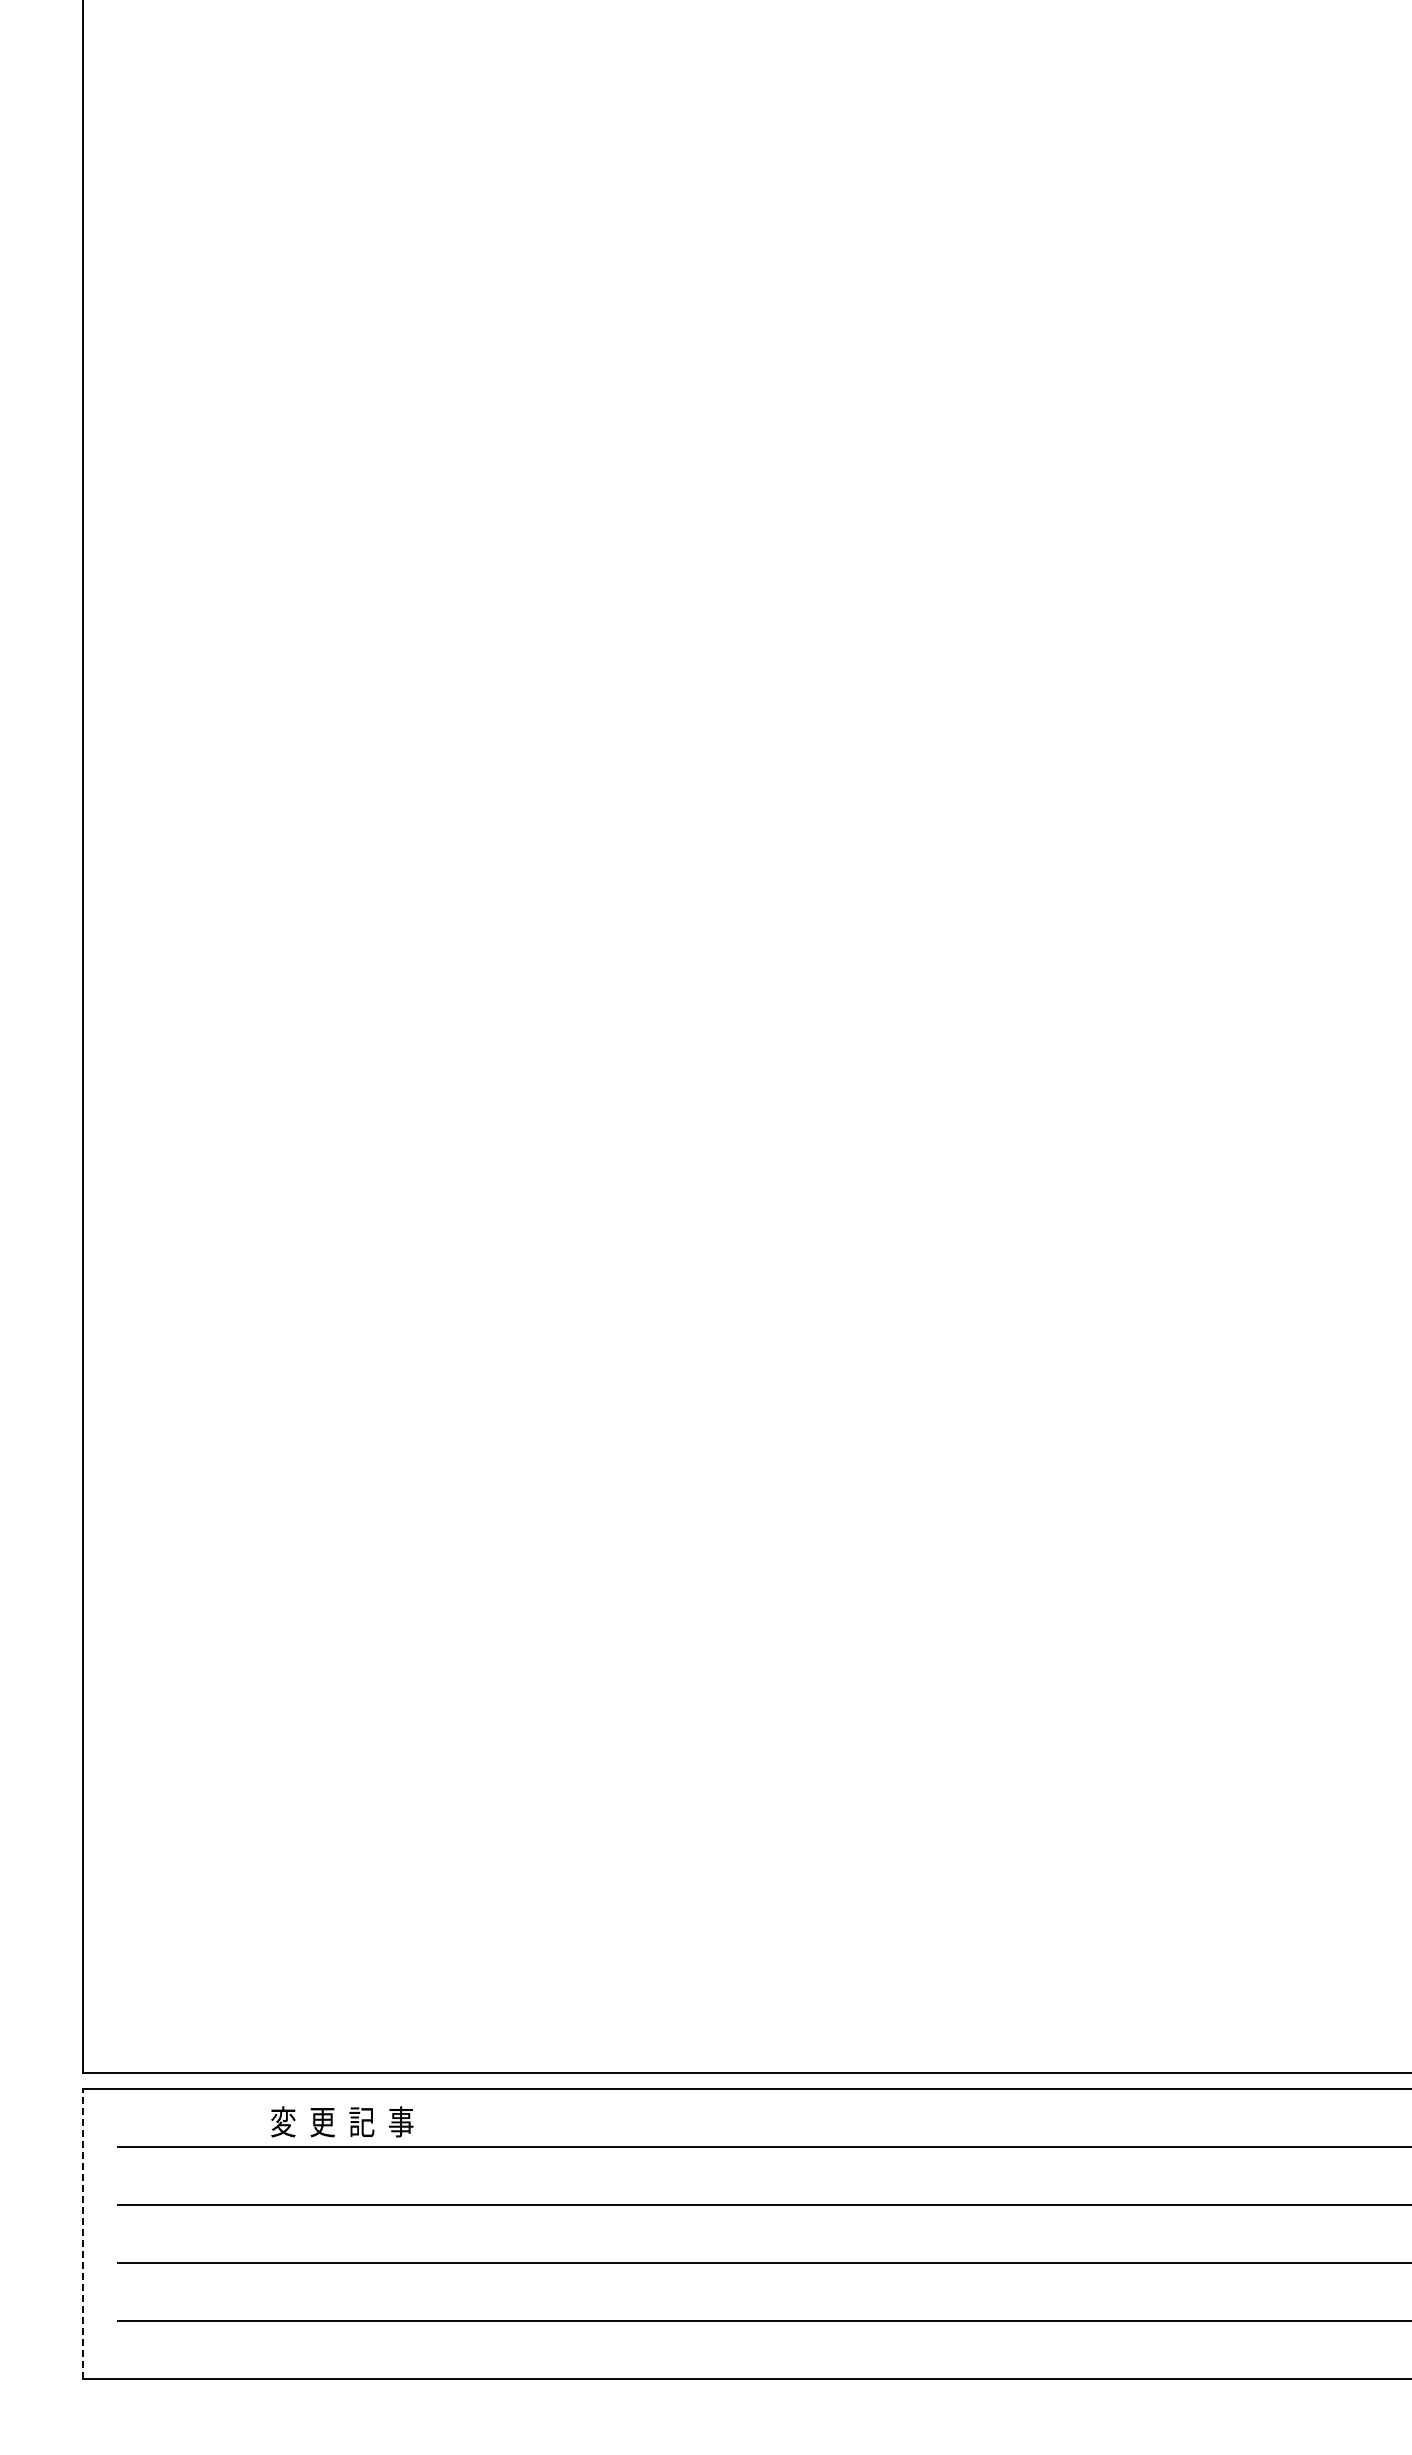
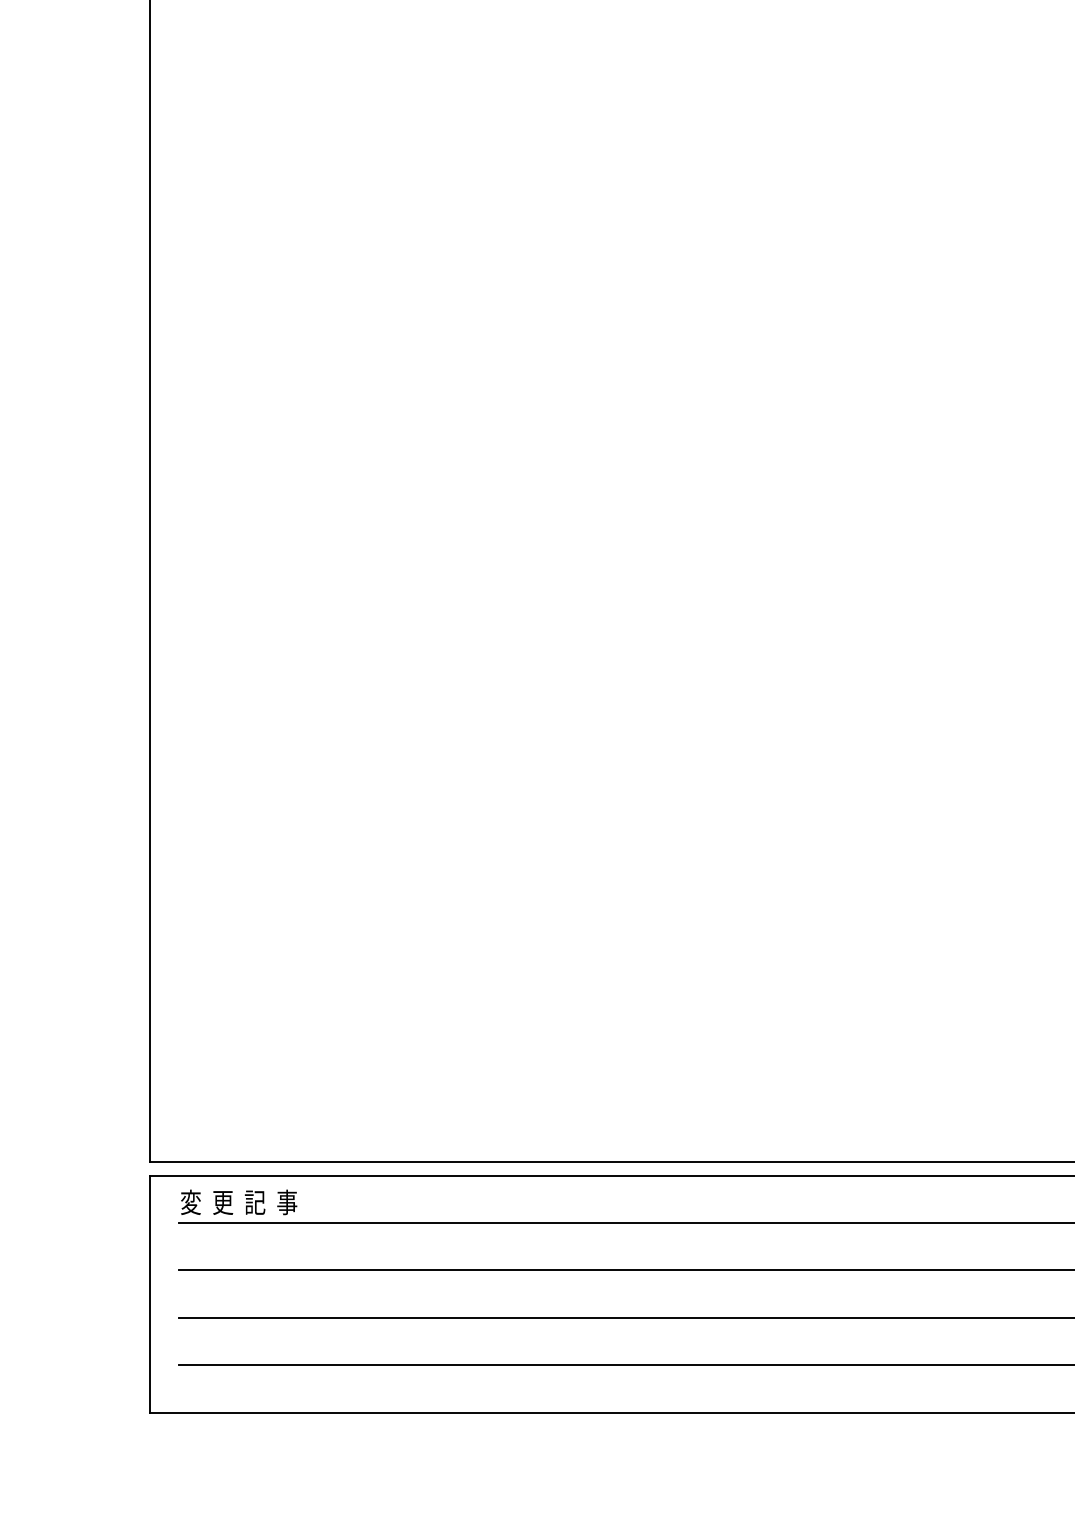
text: (342, 2121) -> (239, 1202), moved
line: (82, 2234) -> (150, 1294), dashed -> solid

